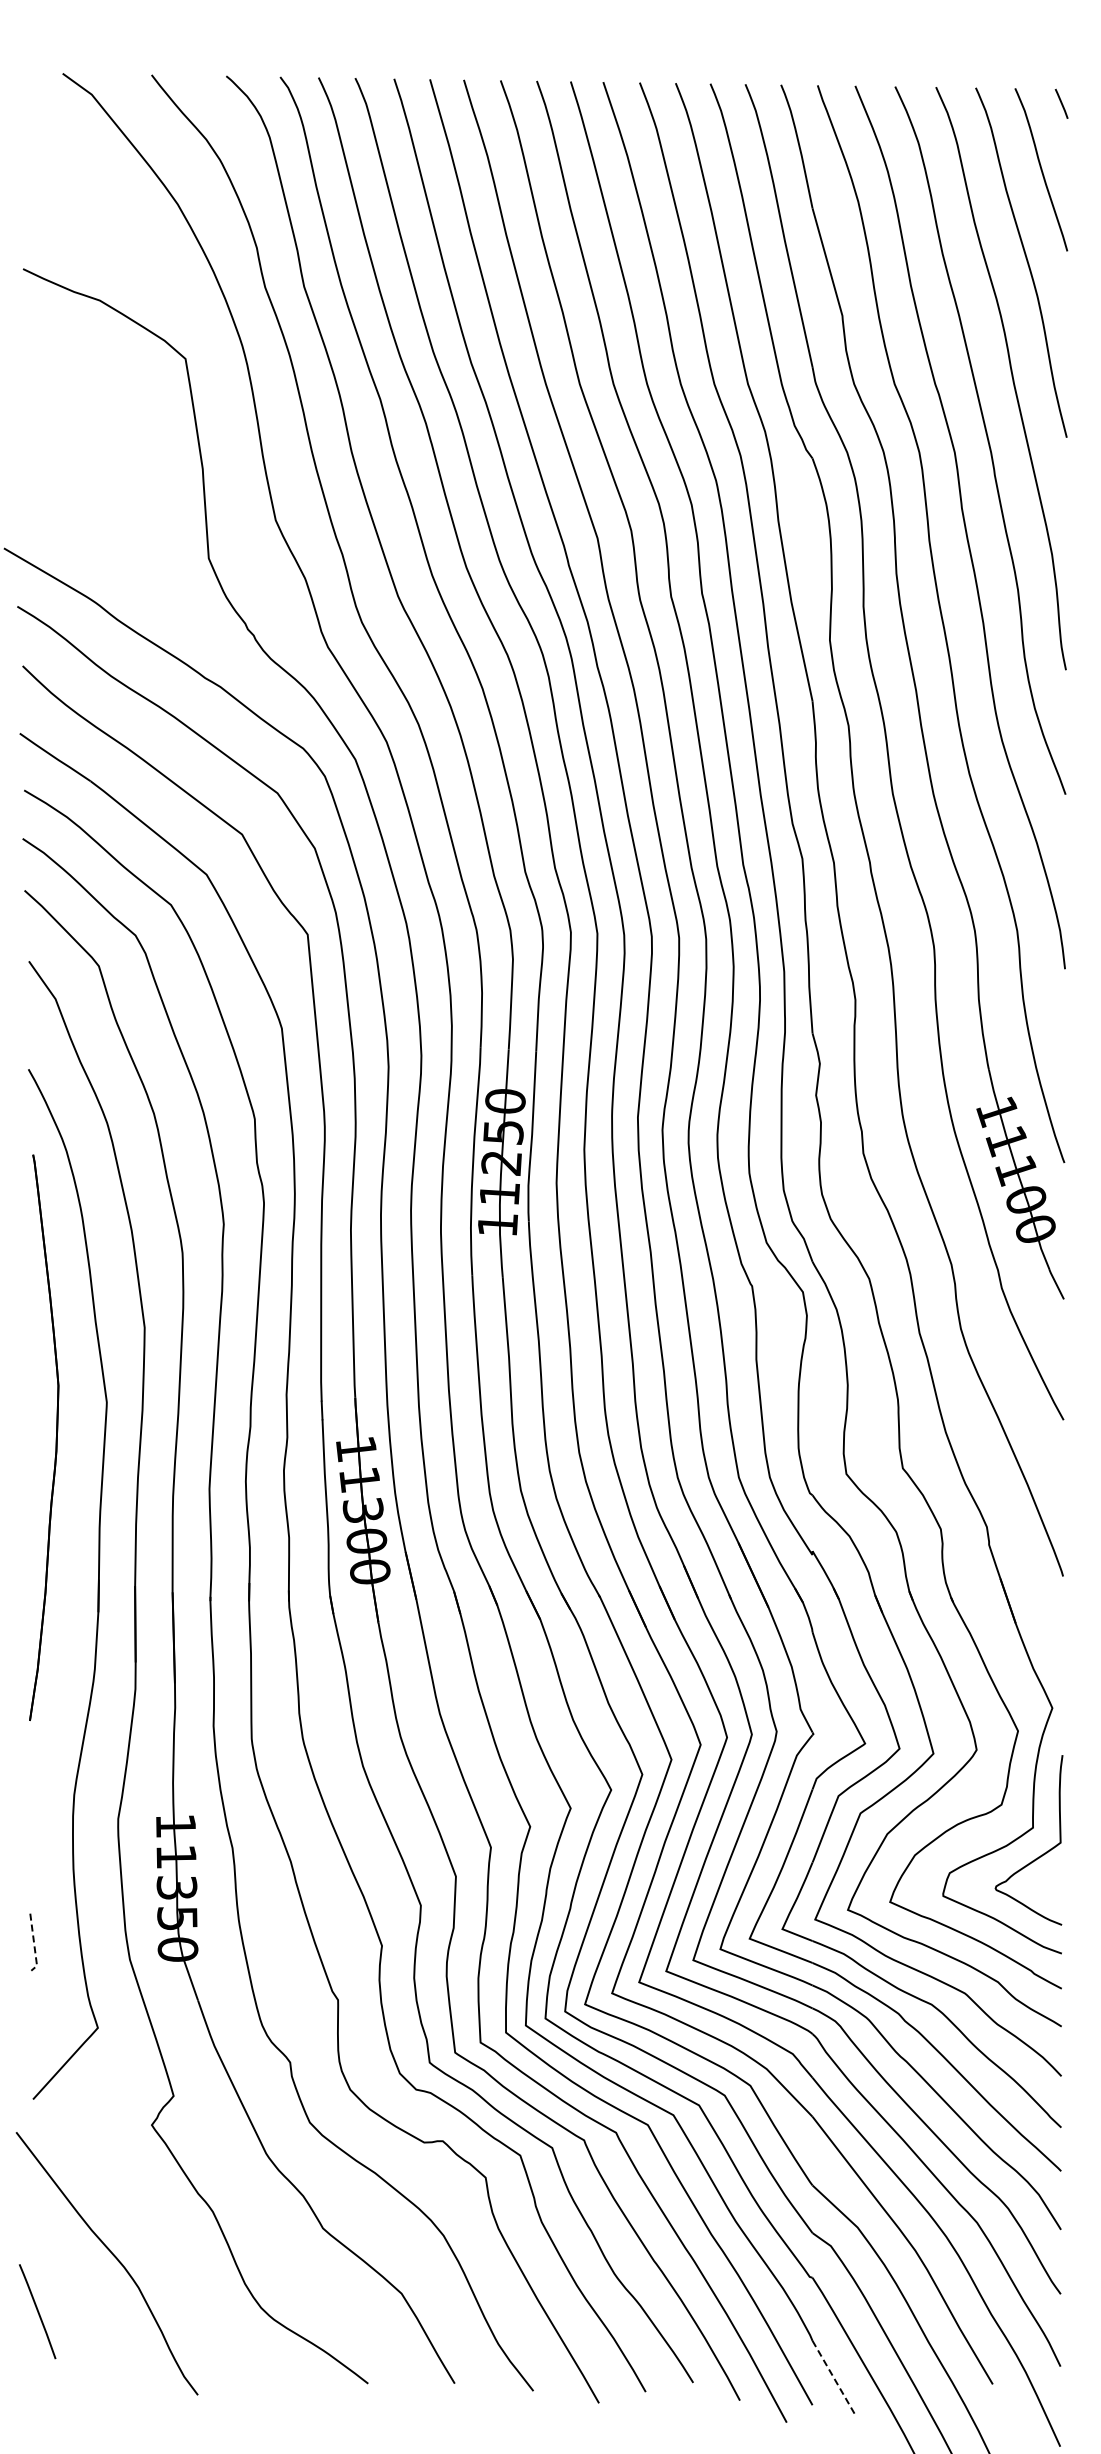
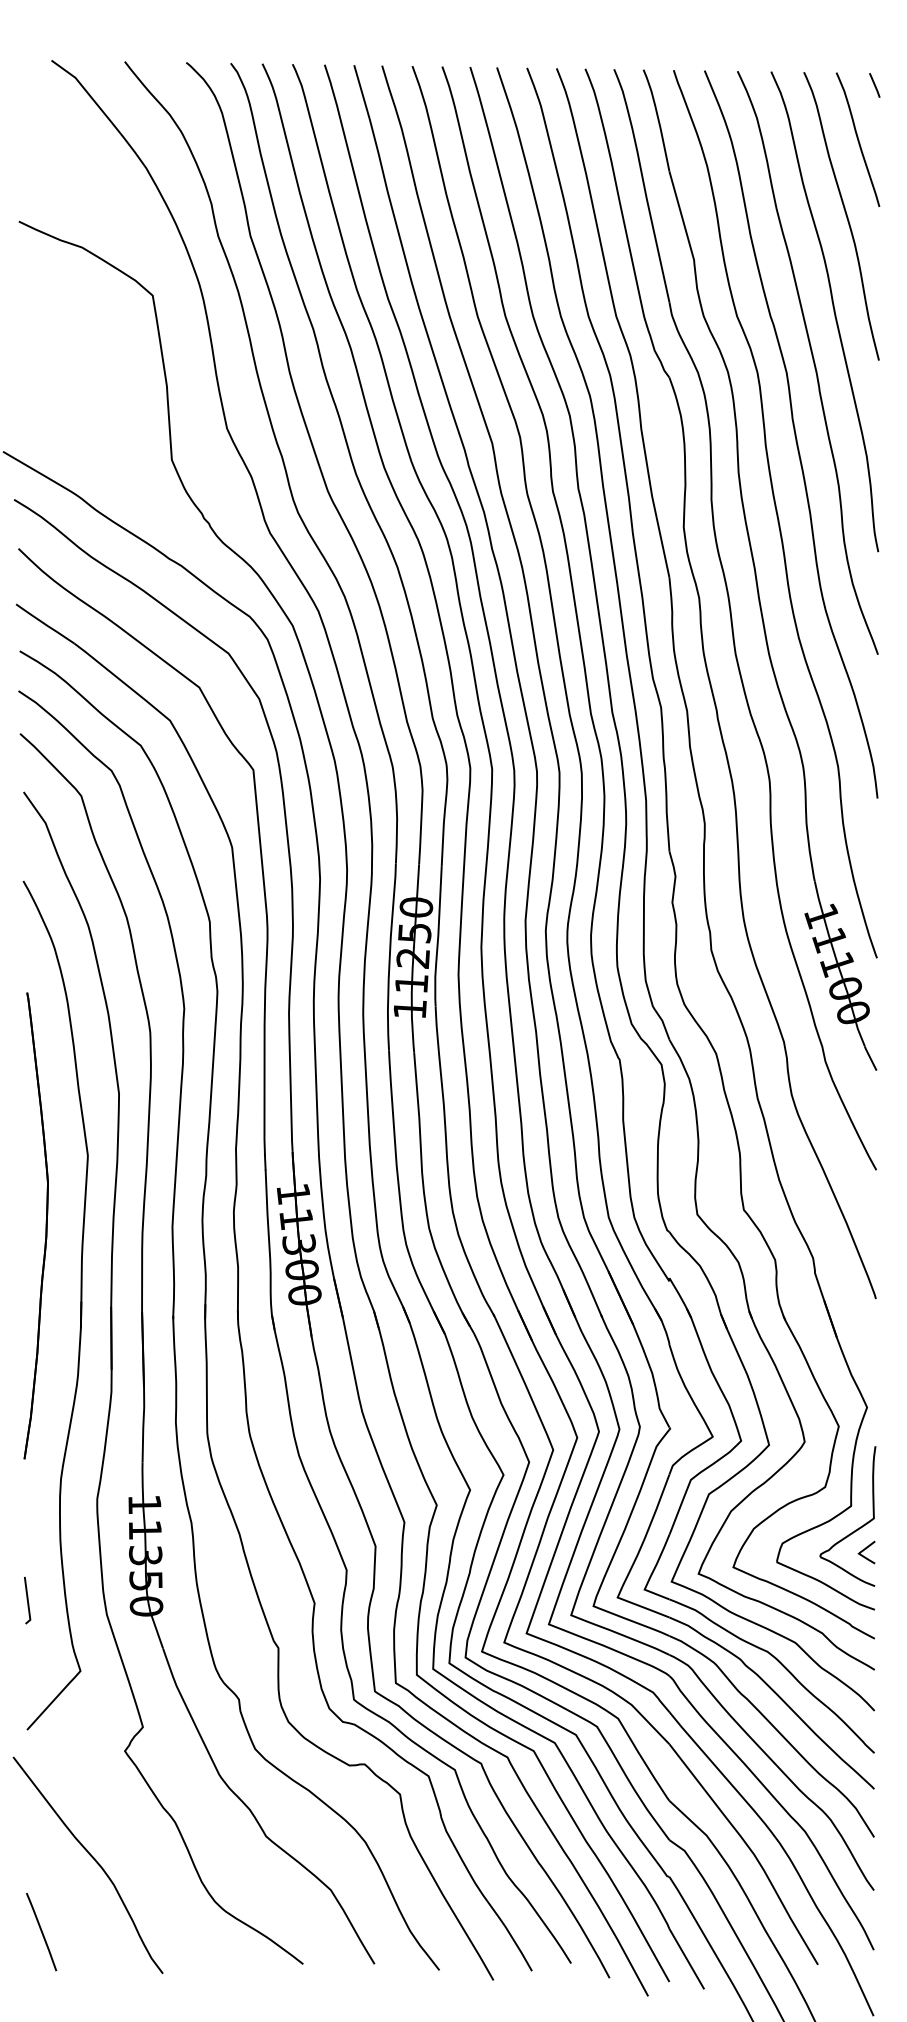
part: (55, 1438) -> (45, 1226), moved
curve: (1049, 1881) -> (864, 1550), added
line: (34, 1944) -> (28, 1602), dashed -> solid
line: (37, 2311) -> (41, 1931), moved
line: (833, 2377) -> (686, 1959), dashed -> solid

